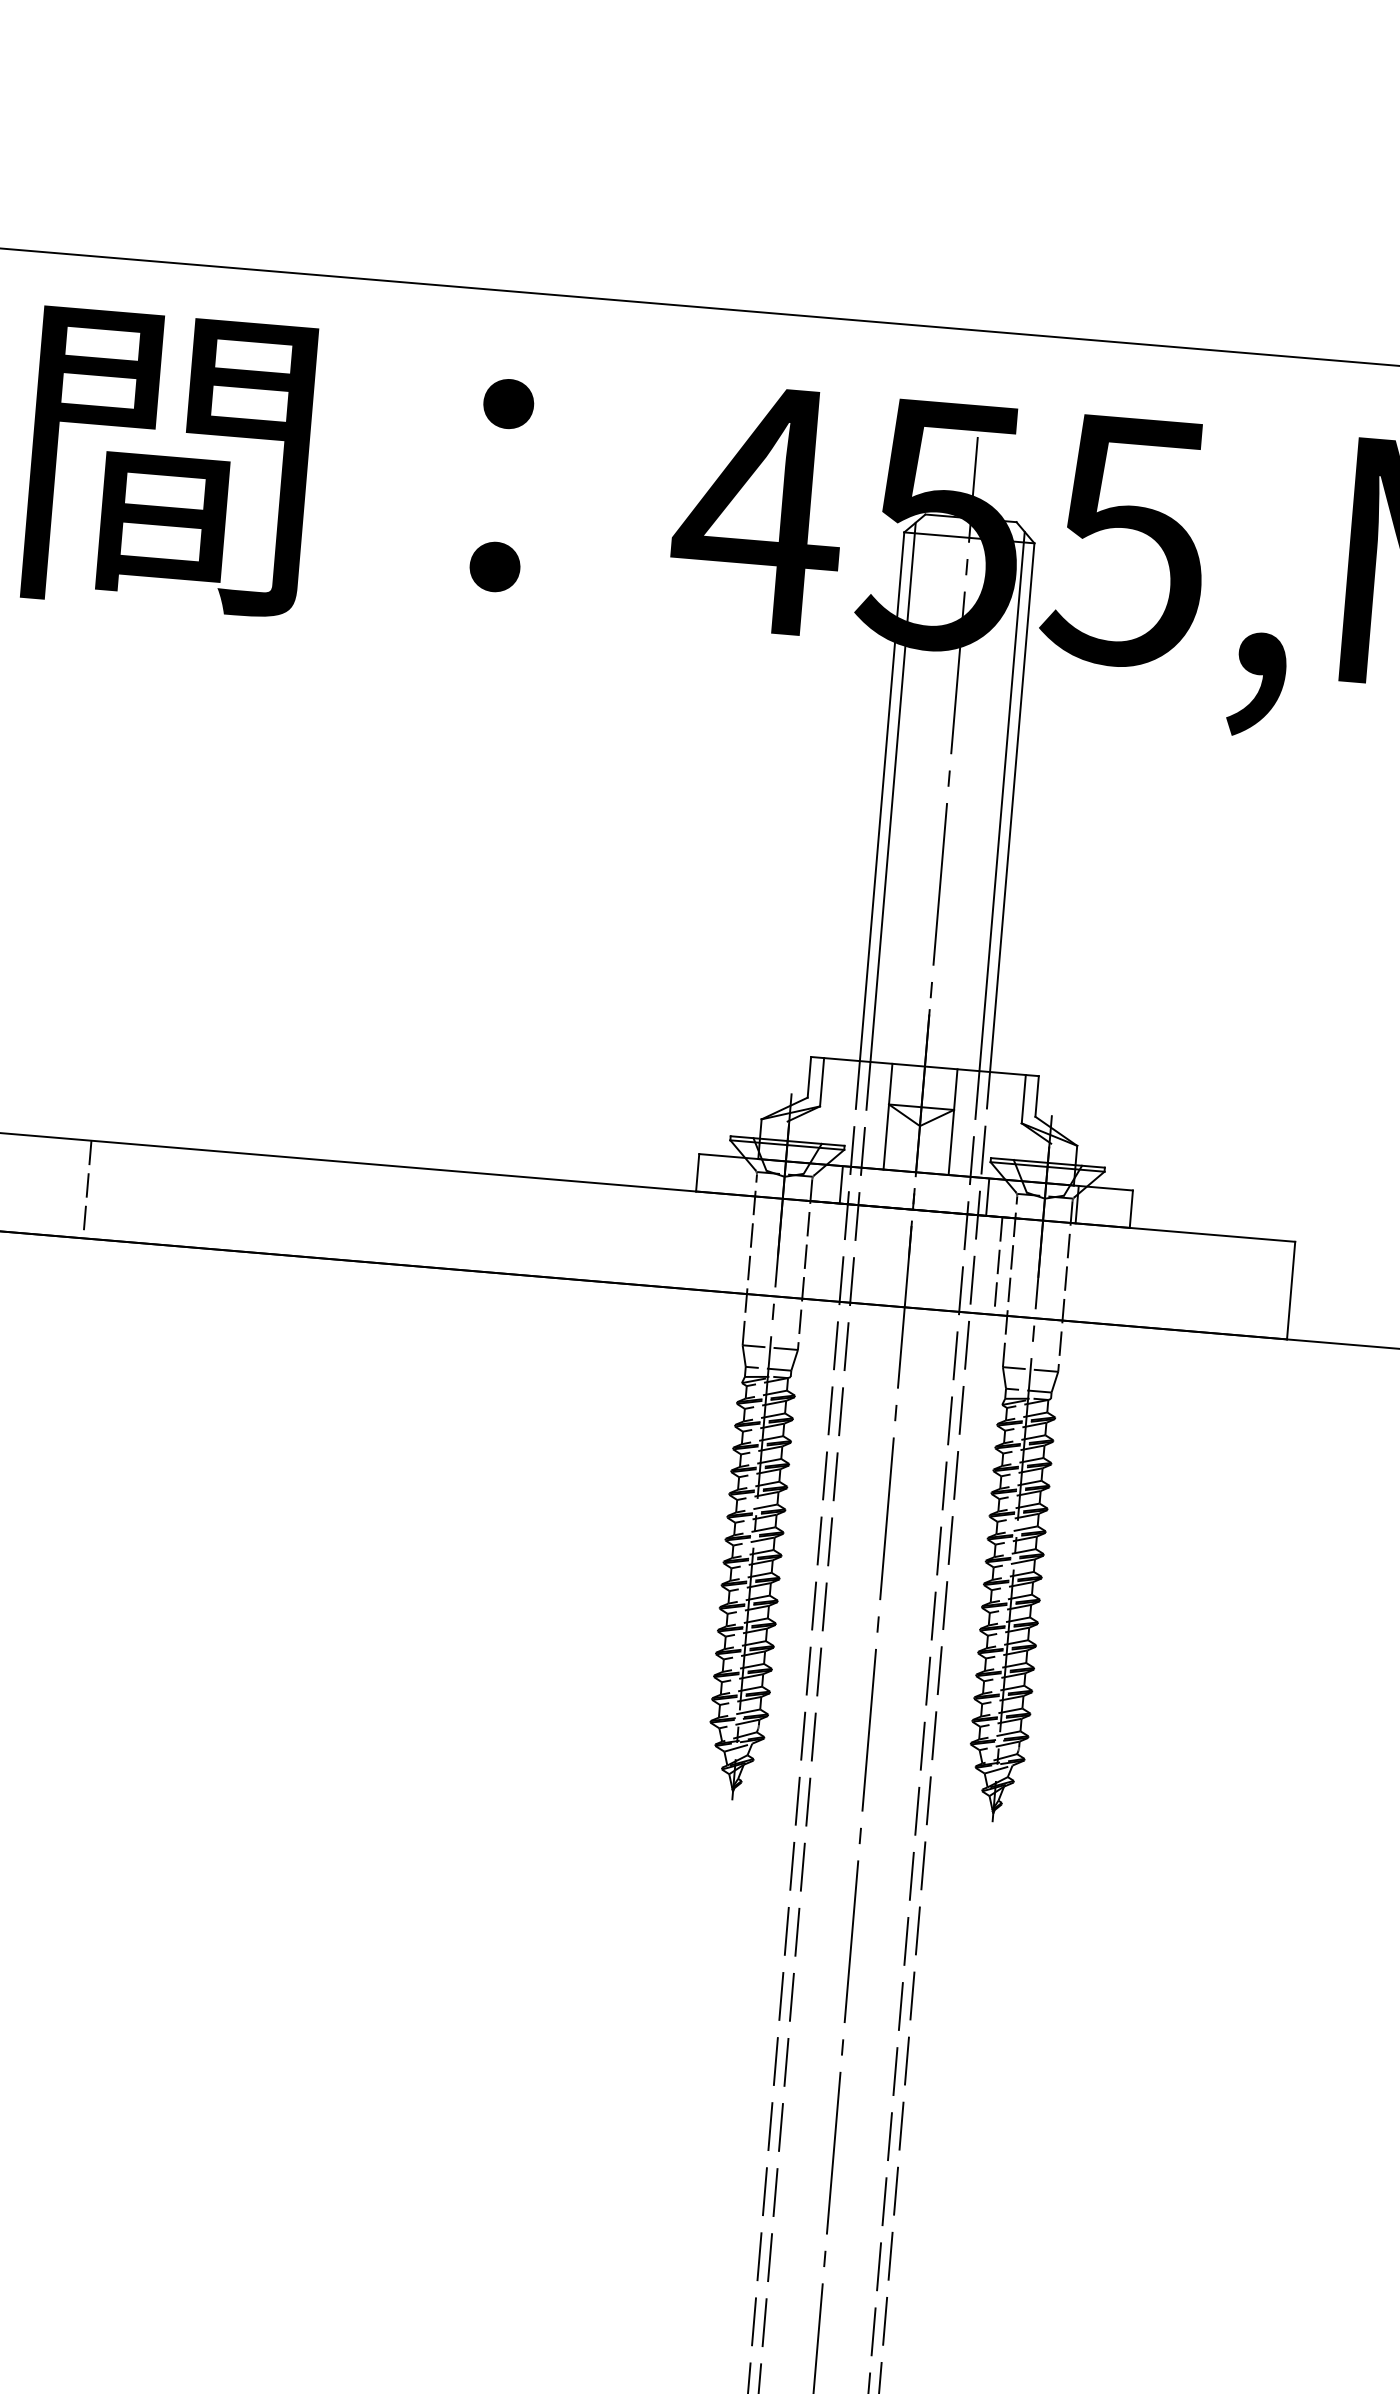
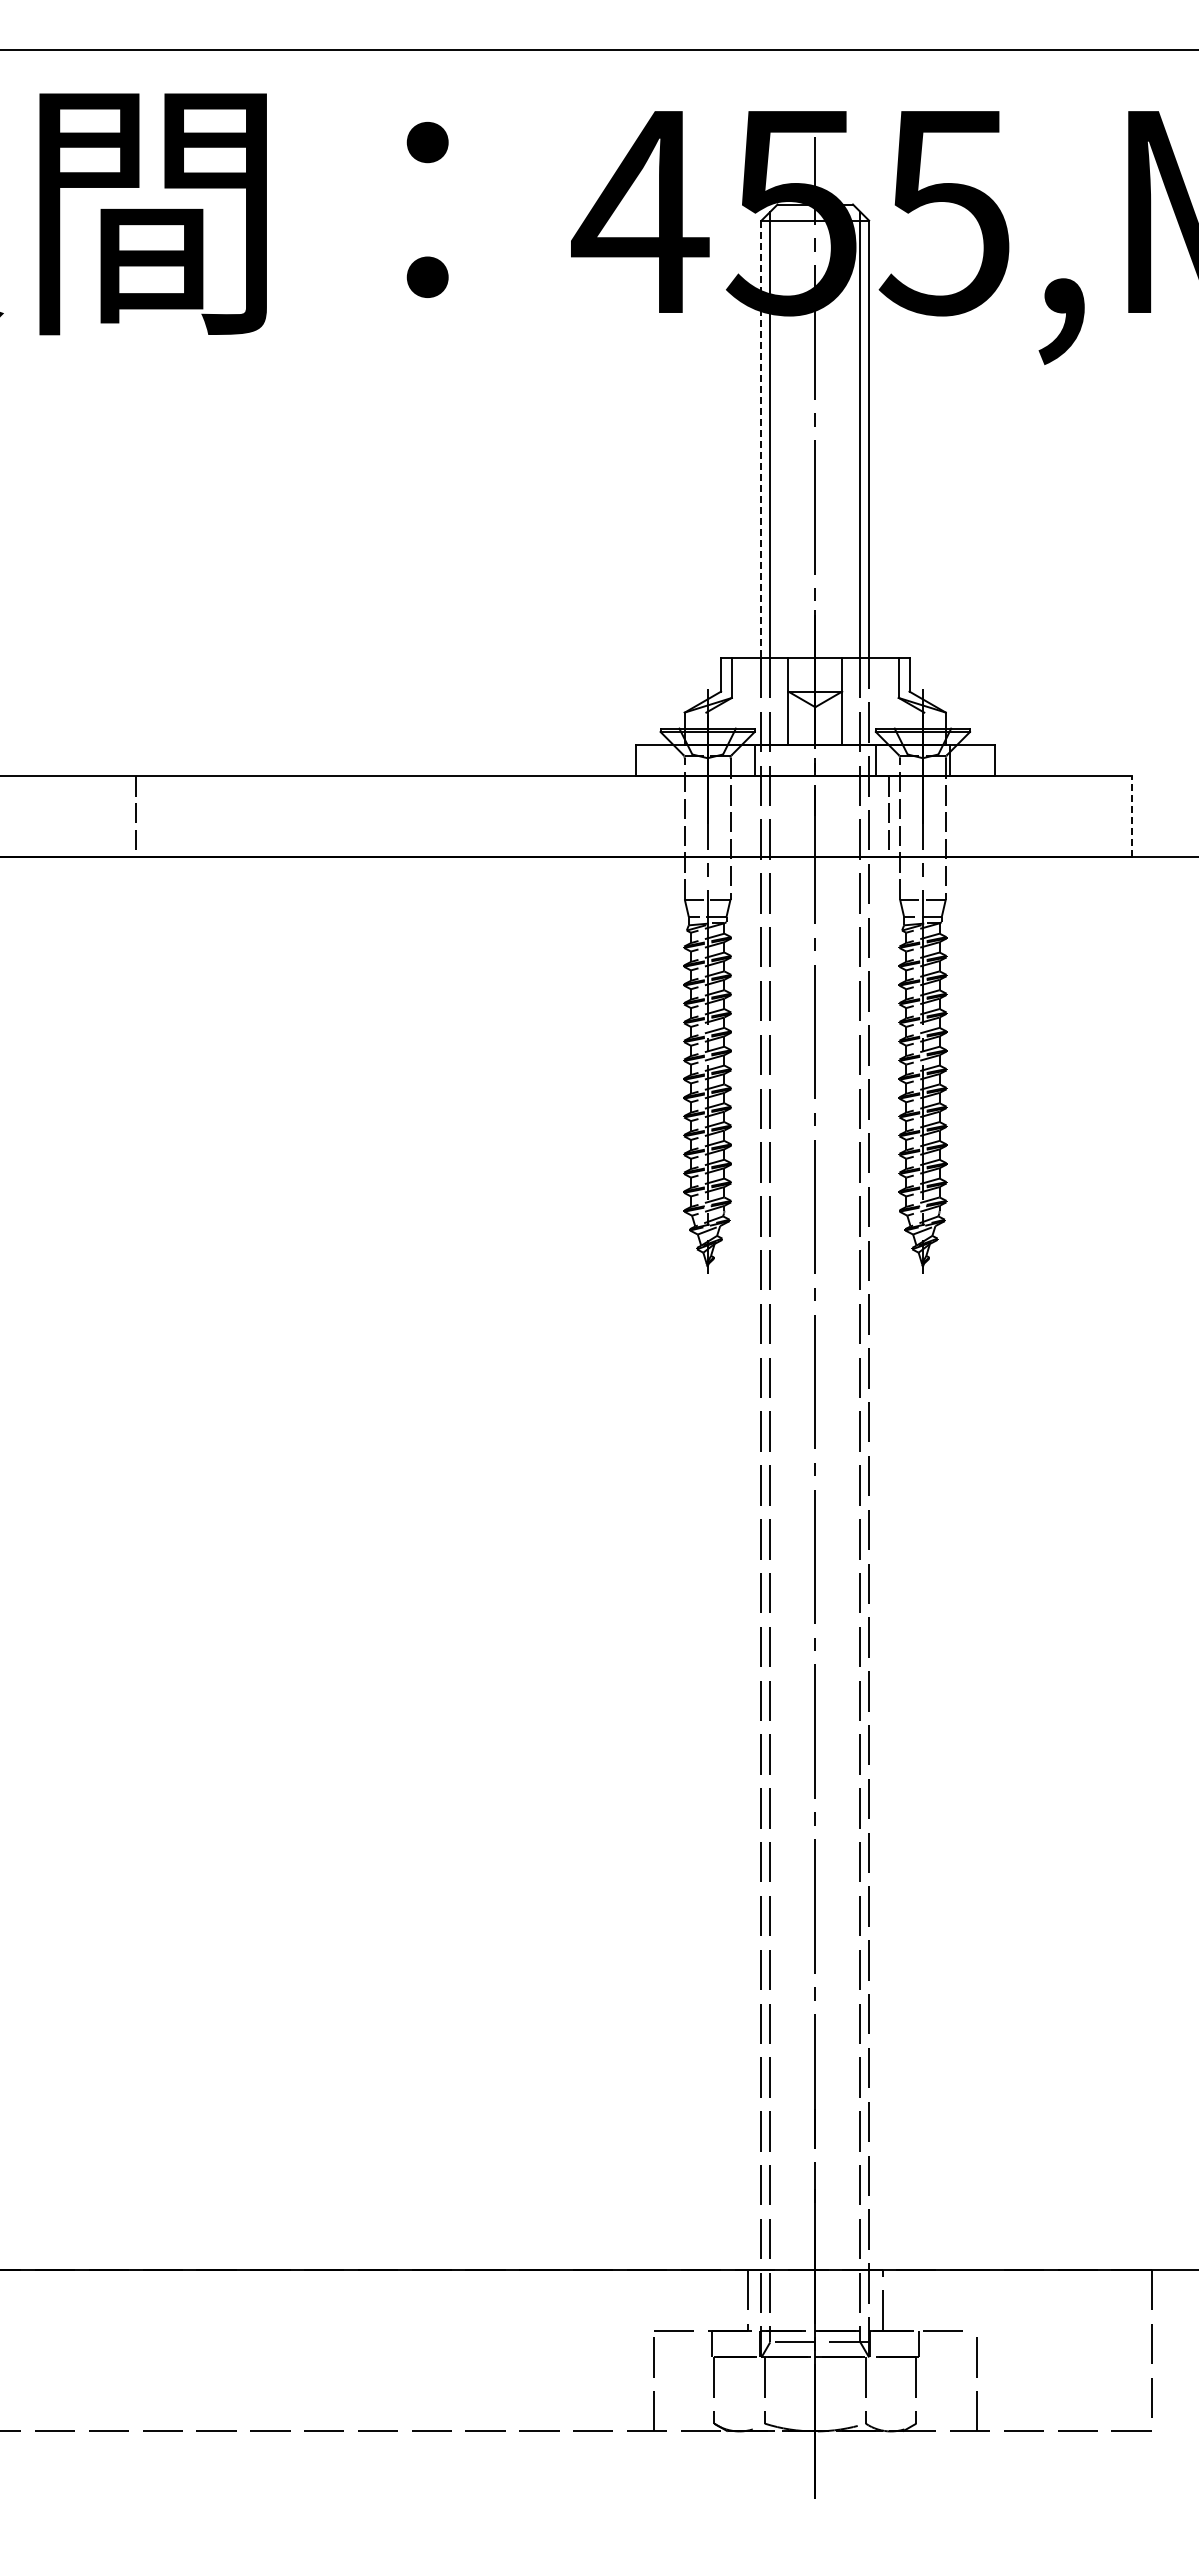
line: (882, 796) -> (761, 439), solid -> dashed
line: (1291, 1290) -> (1131, 816), solid -> dashed

